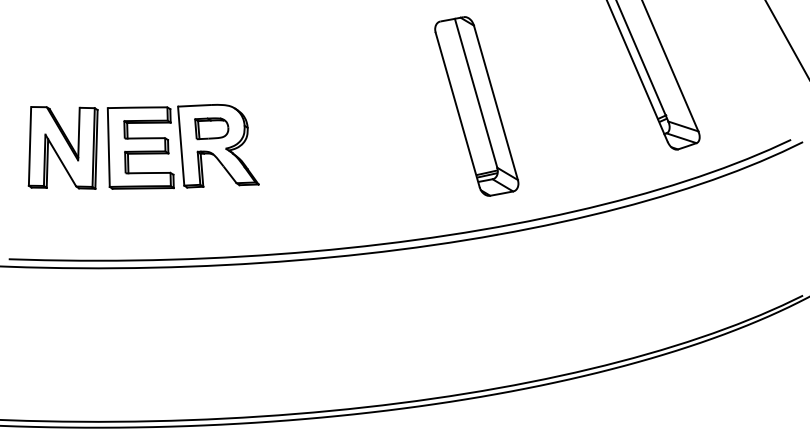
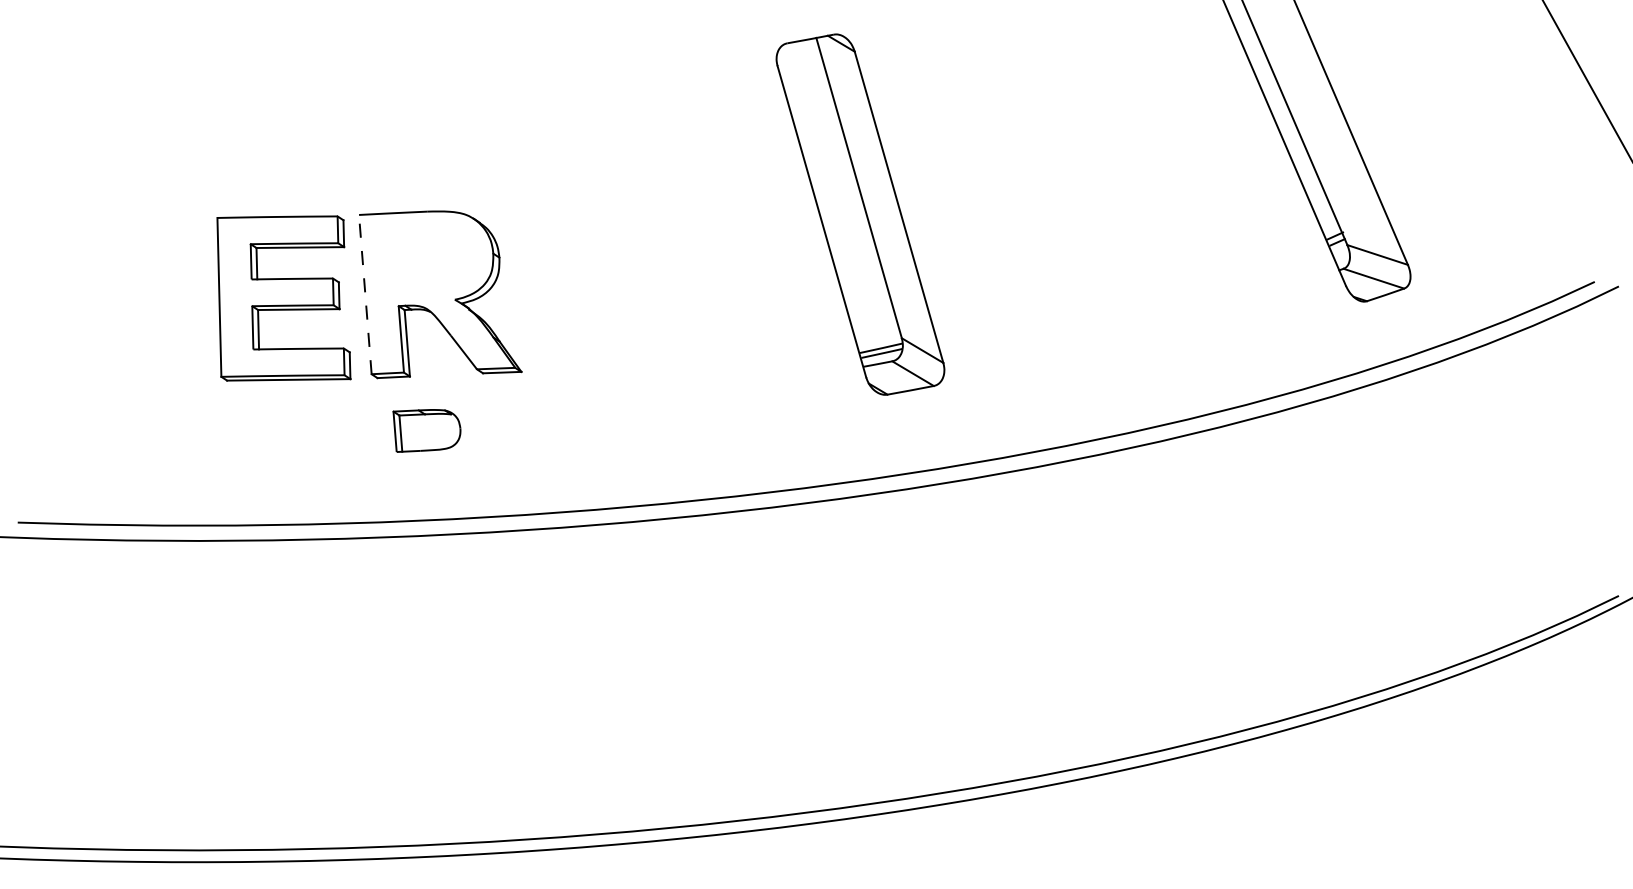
part: (476, 106) -> (859, 214), moved
part: (211, 128) -> (426, 430), moved
line: (181, 146) -> (365, 295), solid -> dashed
part: (62, 147) -> (126, 297), removed

